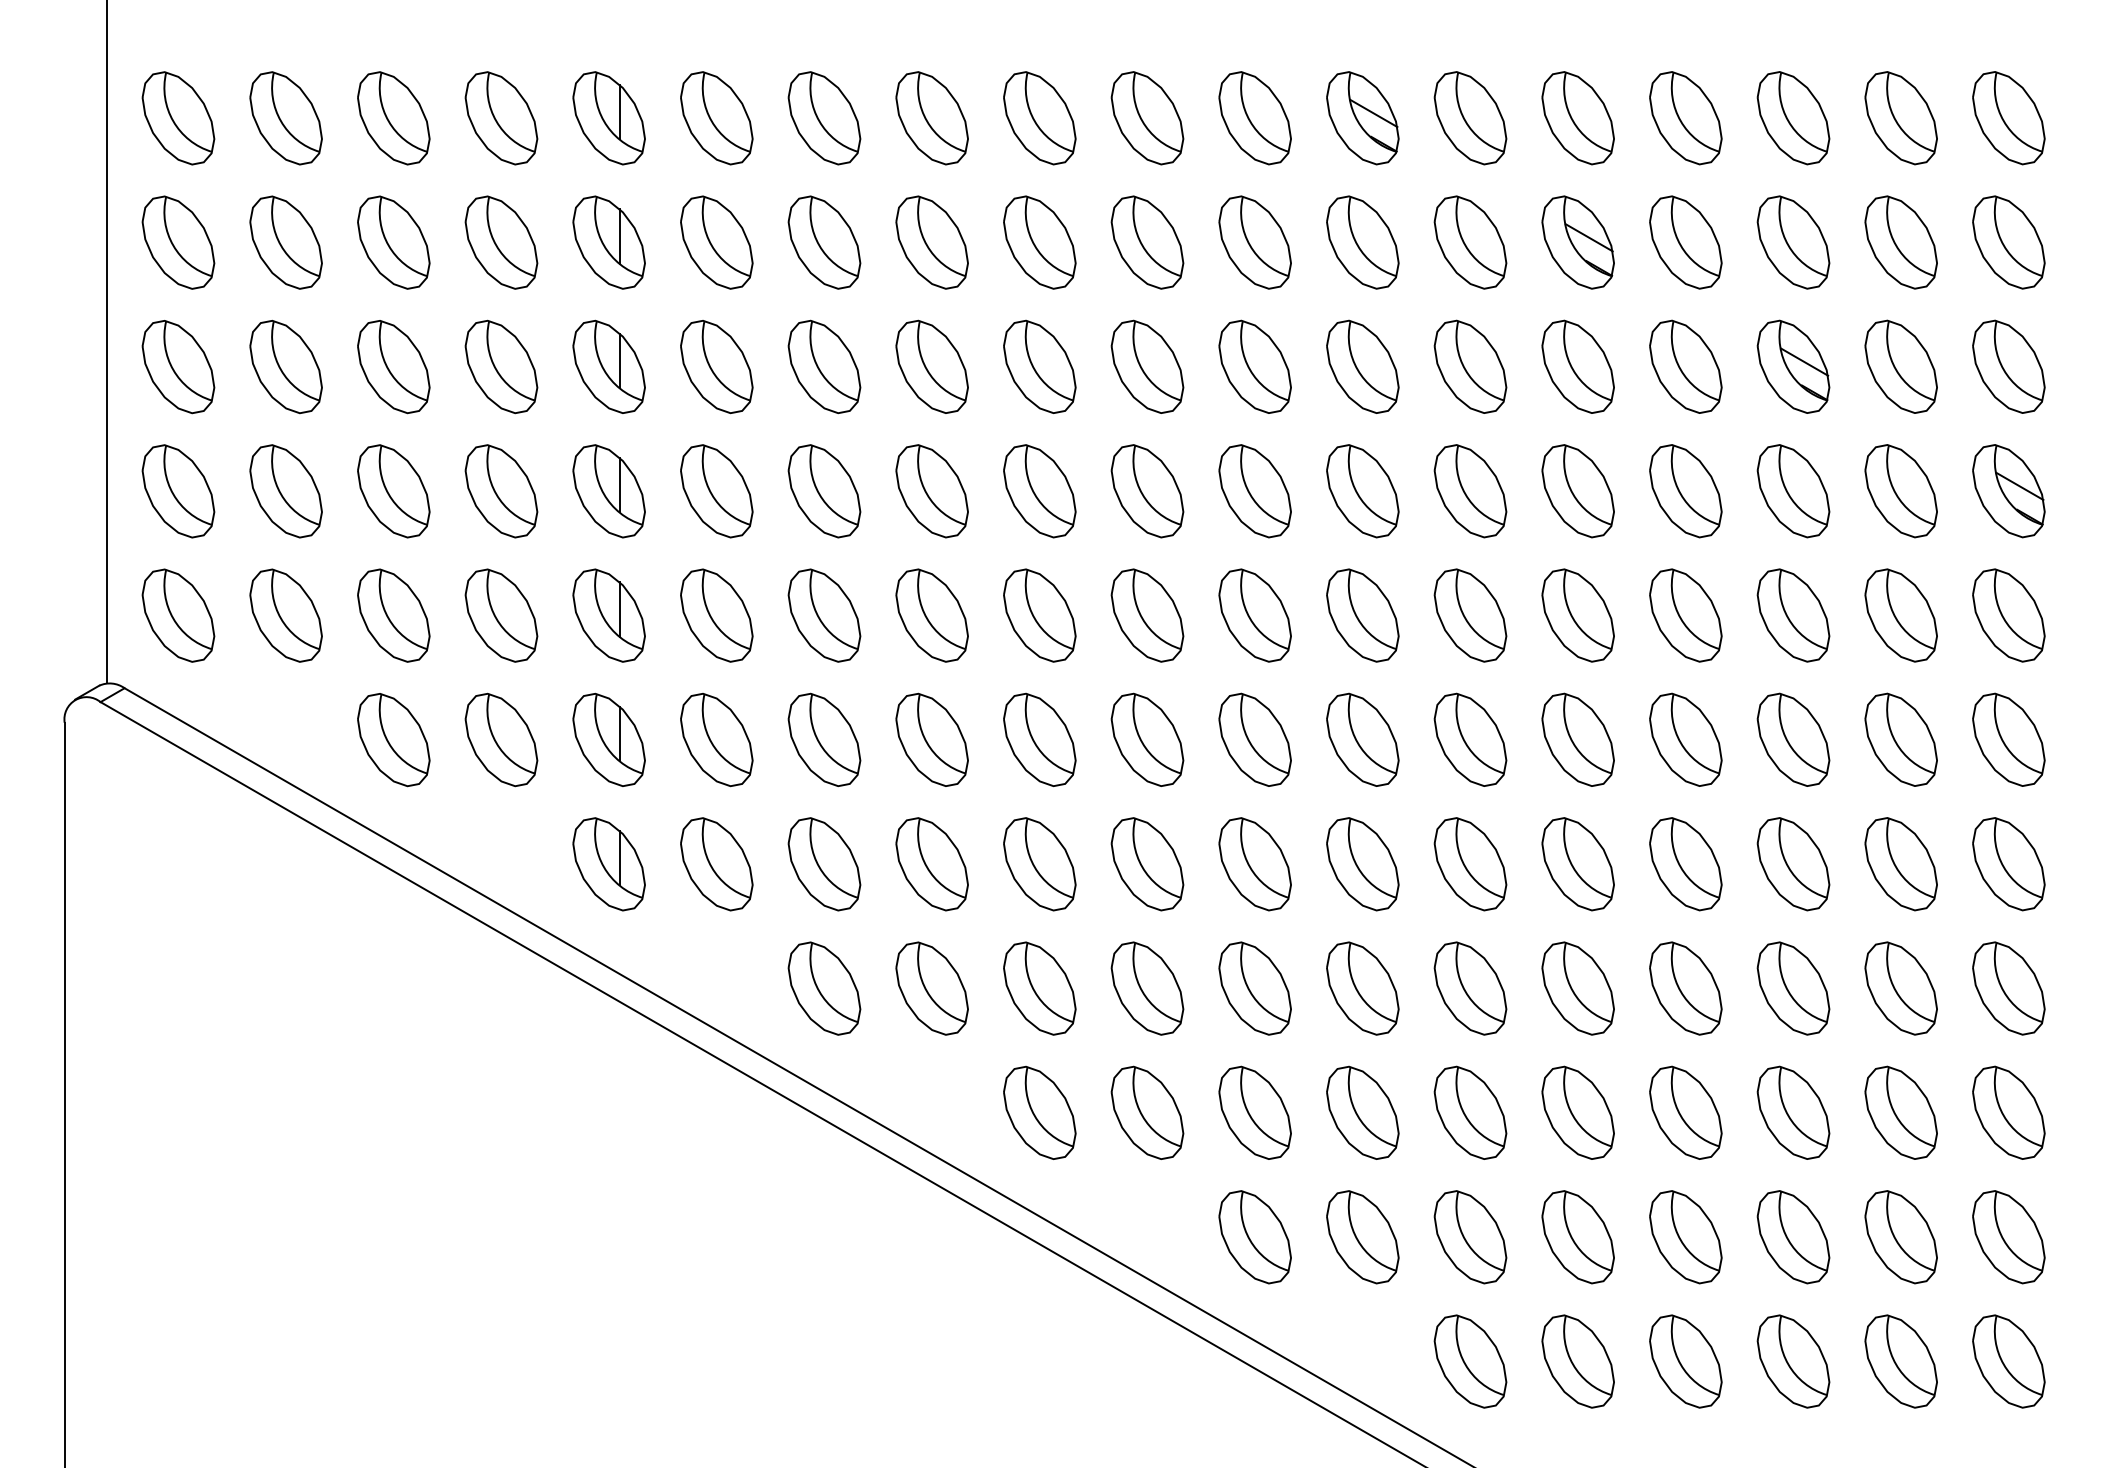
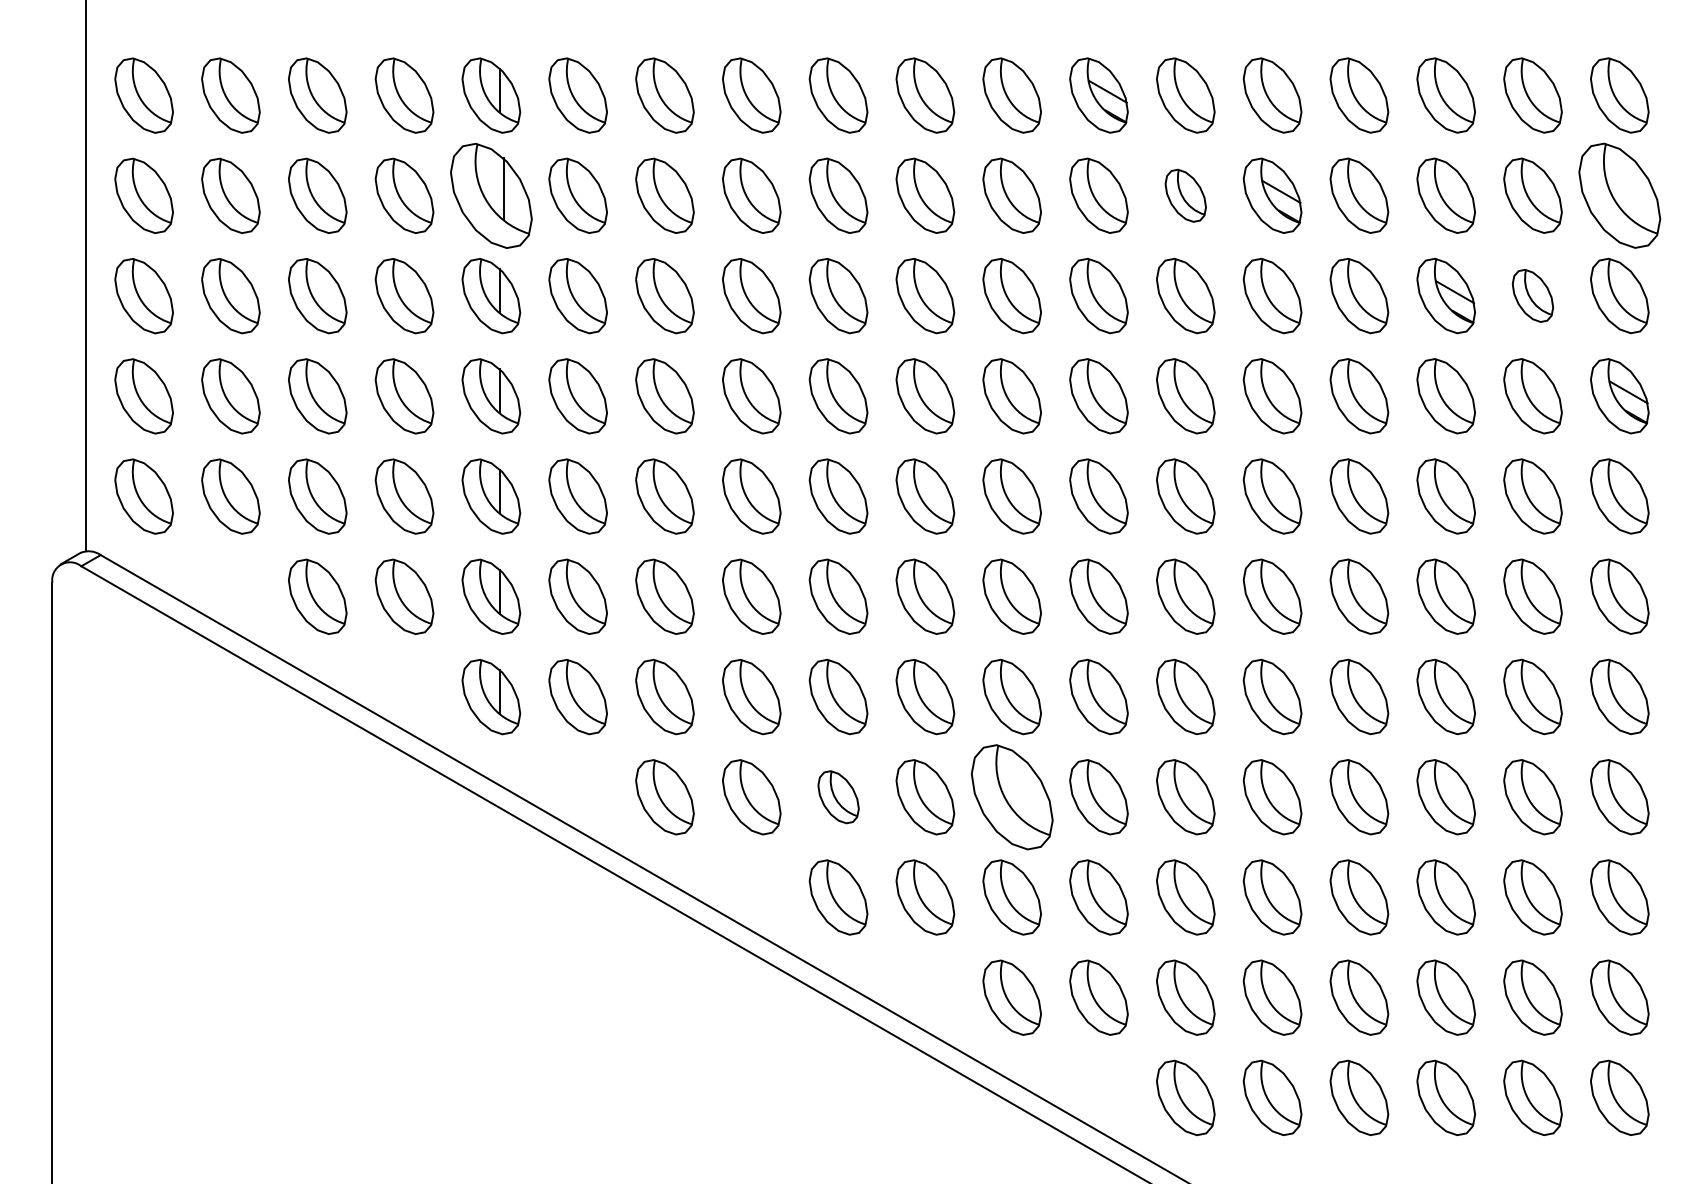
part: (608, 242) -> (490, 195), size x1.4
part: (1470, 242) -> (1185, 195), size x0.7
part: (2008, 242) -> (1619, 195), size x1.4
part: (1900, 366) -> (1532, 295), size x0.7
part: (1039, 988) -> (838, 797), size x0.7
part: (1254, 988) -> (1011, 797), size x1.4

